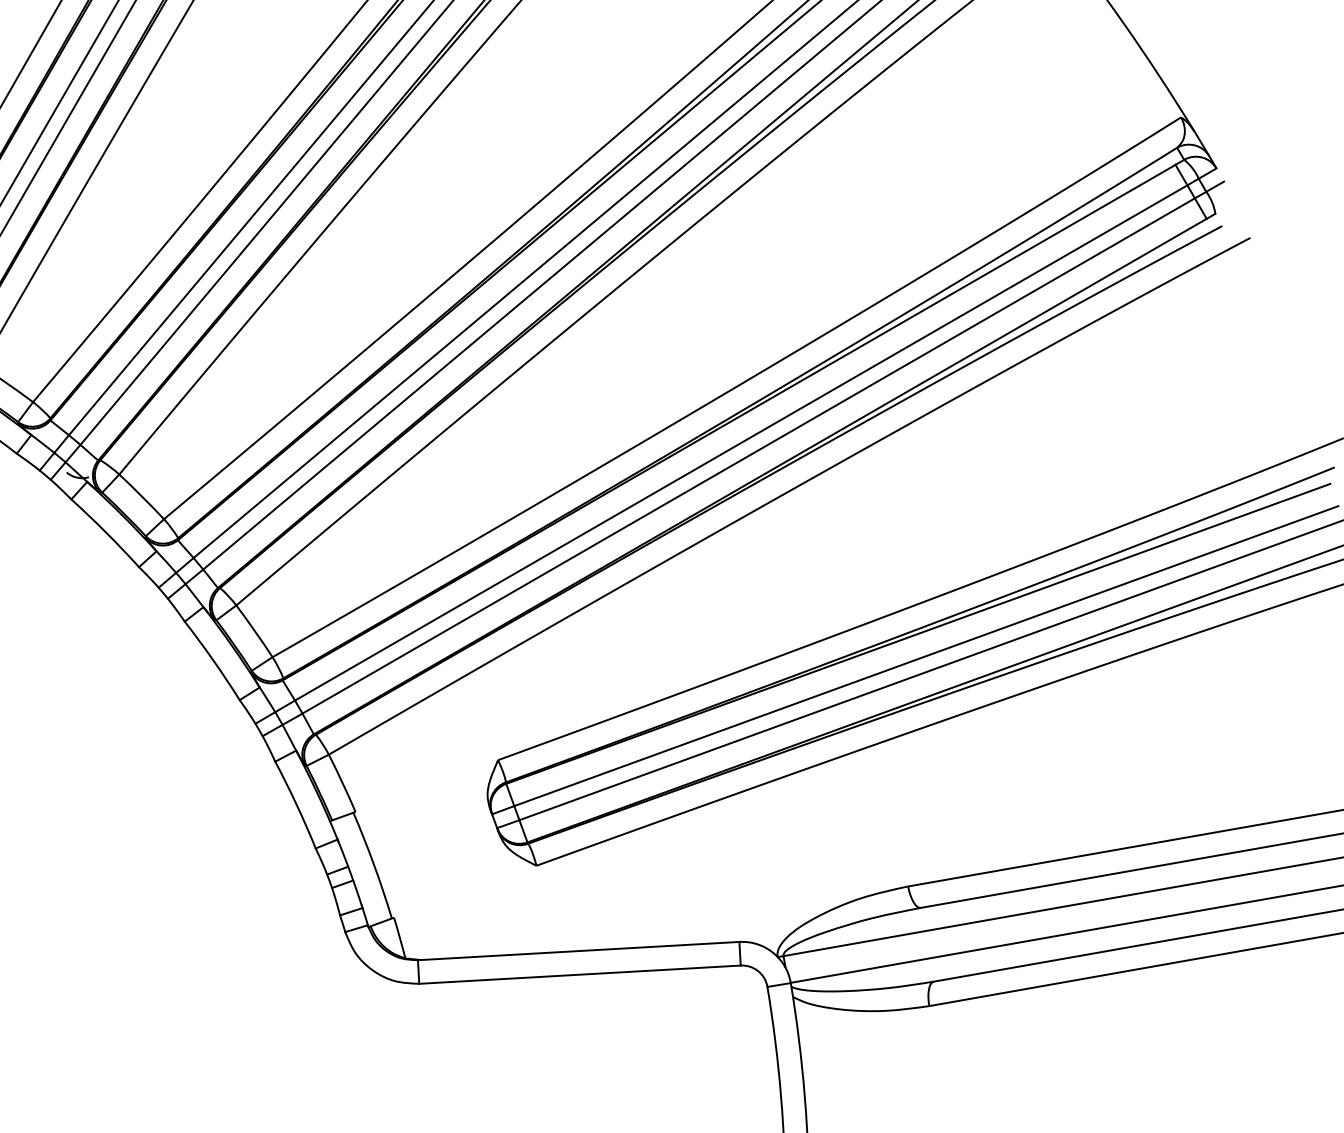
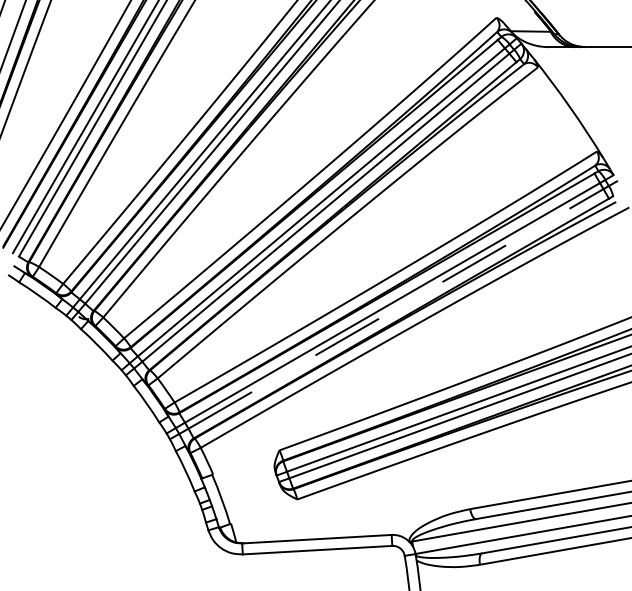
line: (749, 455) -> (396, 308), solid -> dashed

